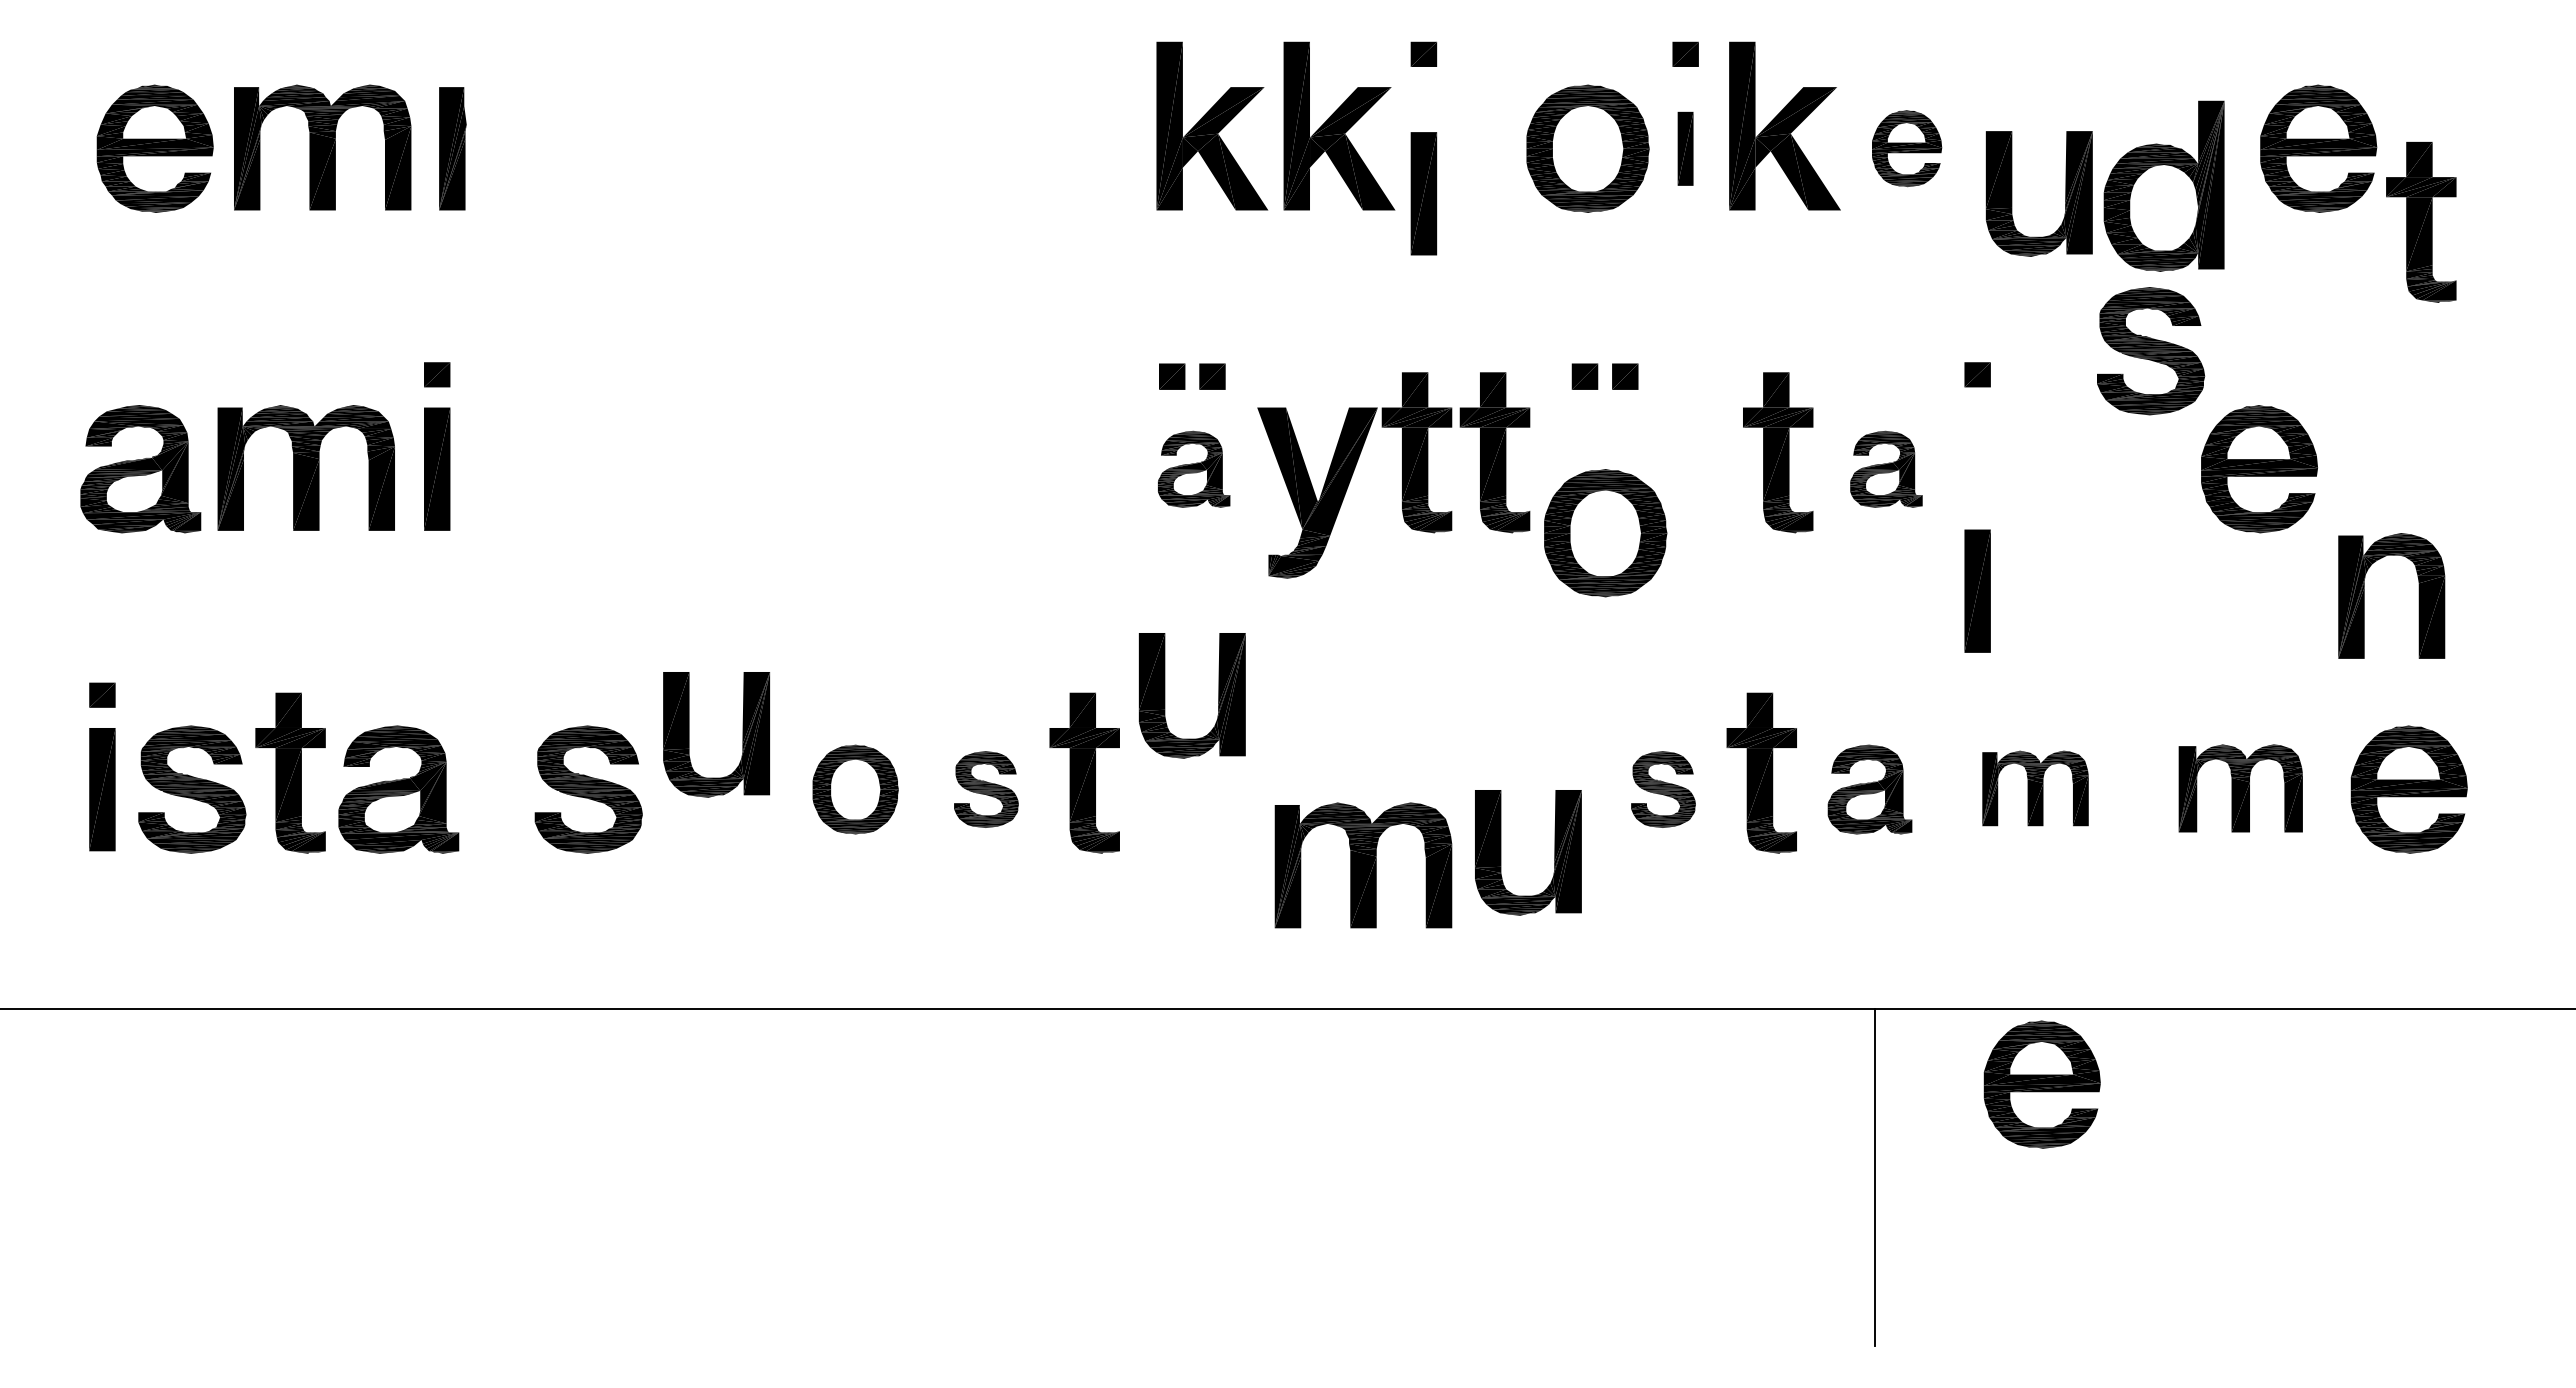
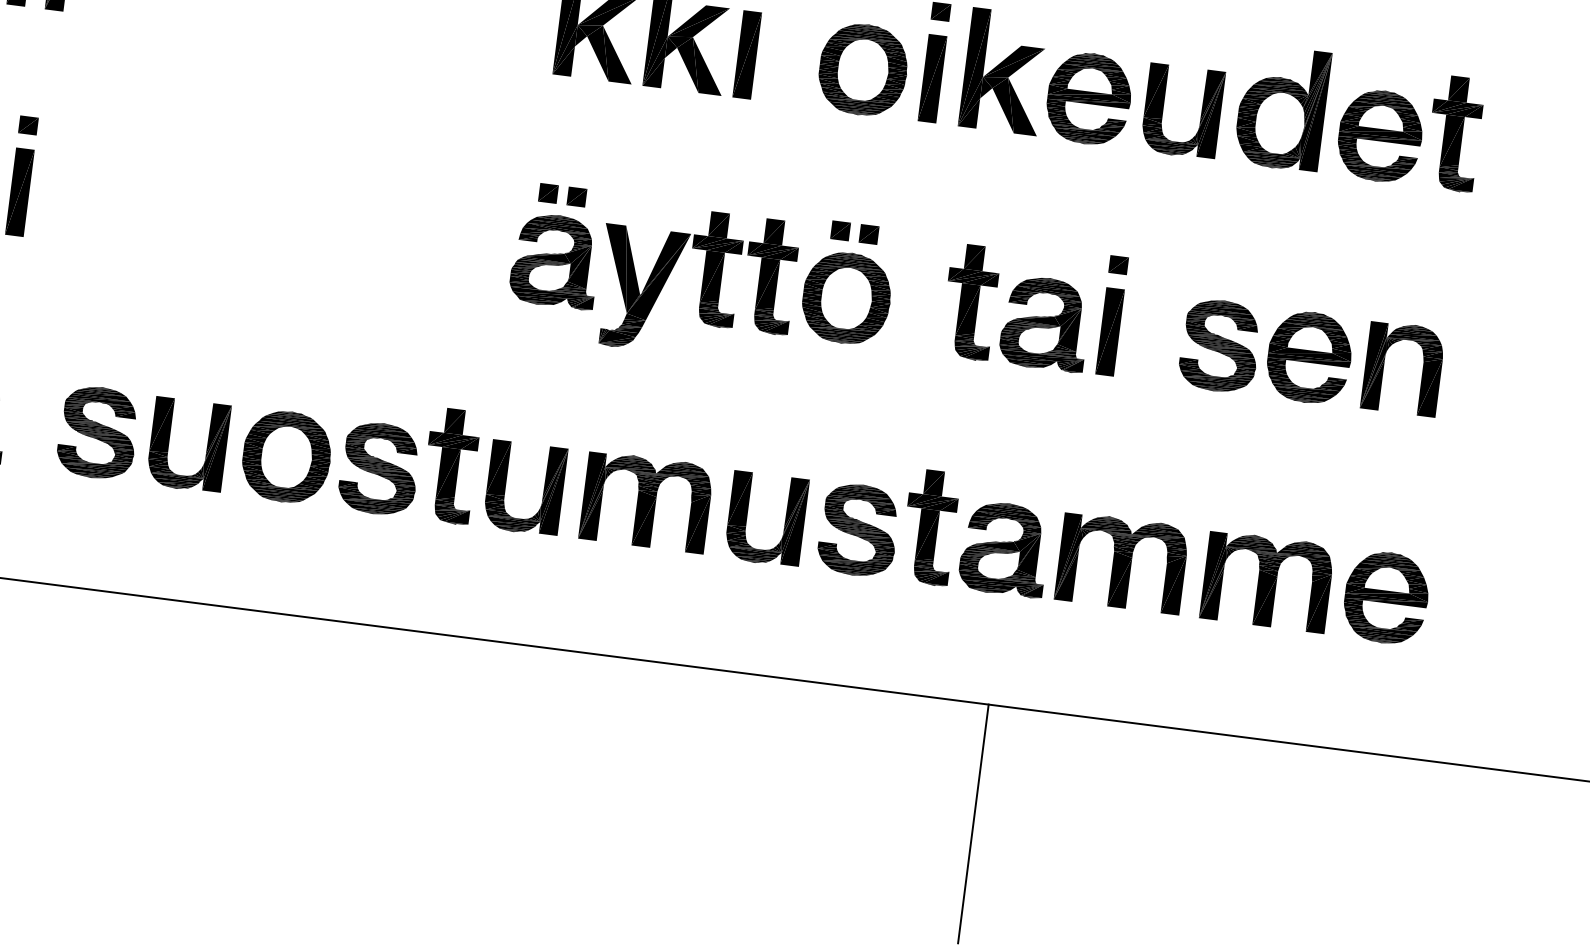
part: (1685, 148) -> (932, 78), size x1.67
part: (1906, 148) -> (1088, 98), size x1.67
part: (2163, 185) -> (1281, 107), moved
part: (1423, 193) -> (746, 54), moved
part: (2012, 193) -> (1163, 108), moved
part: (2421, 222) -> (1454, 133), moved
part: (2151, 351) -> (1220, 346), moved
part: (1193, 469) -> (555, 261), size x1.67
part: (1886, 469) -> (1045, 323), size x1.67
part: (1605, 533) -> (846, 298), moved
part: (1977, 590) -> (1110, 331), moved
part: (2364, 595) -> (1384, 365), moved
part: (1165, 695) -> (506, 485), moved
part: (742, 734) -> (206, 447), moved
part: (2035, 788) -> (1122, 563), size x1.67
part: (2240, 788) -> (1267, 581), size x1.43
part: (855, 789) -> (286, 456), size x1.43
part: (986, 789) -> (379, 468), size x1.67
part: (1663, 789) -> (858, 530), size x1.67
part: (1869, 789) -> (1004, 548), size x1.43
part: (1554, 852) -> (785, 521), moved
part: (1363, 865) -> (646, 502), moved
part: (2041, 1084) -> (1099, 773), removed

